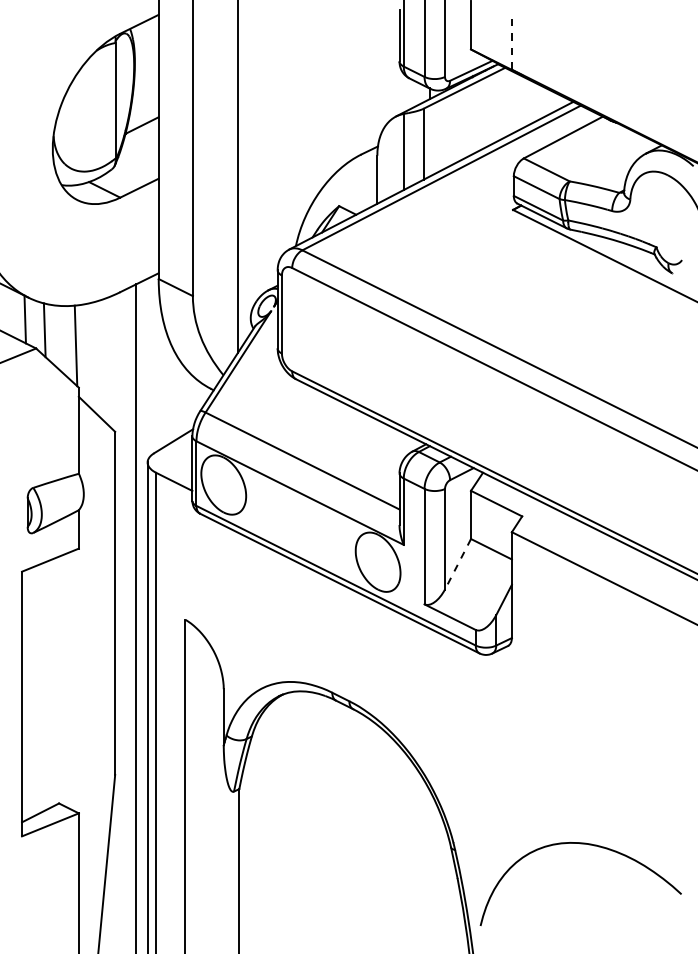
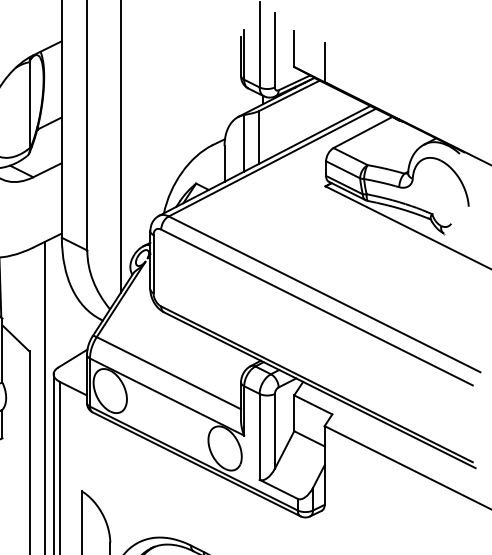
line: (511, 42) -> (324, 61), dashed -> solid
line: (457, 564) -> (284, 450), dashed -> solid

